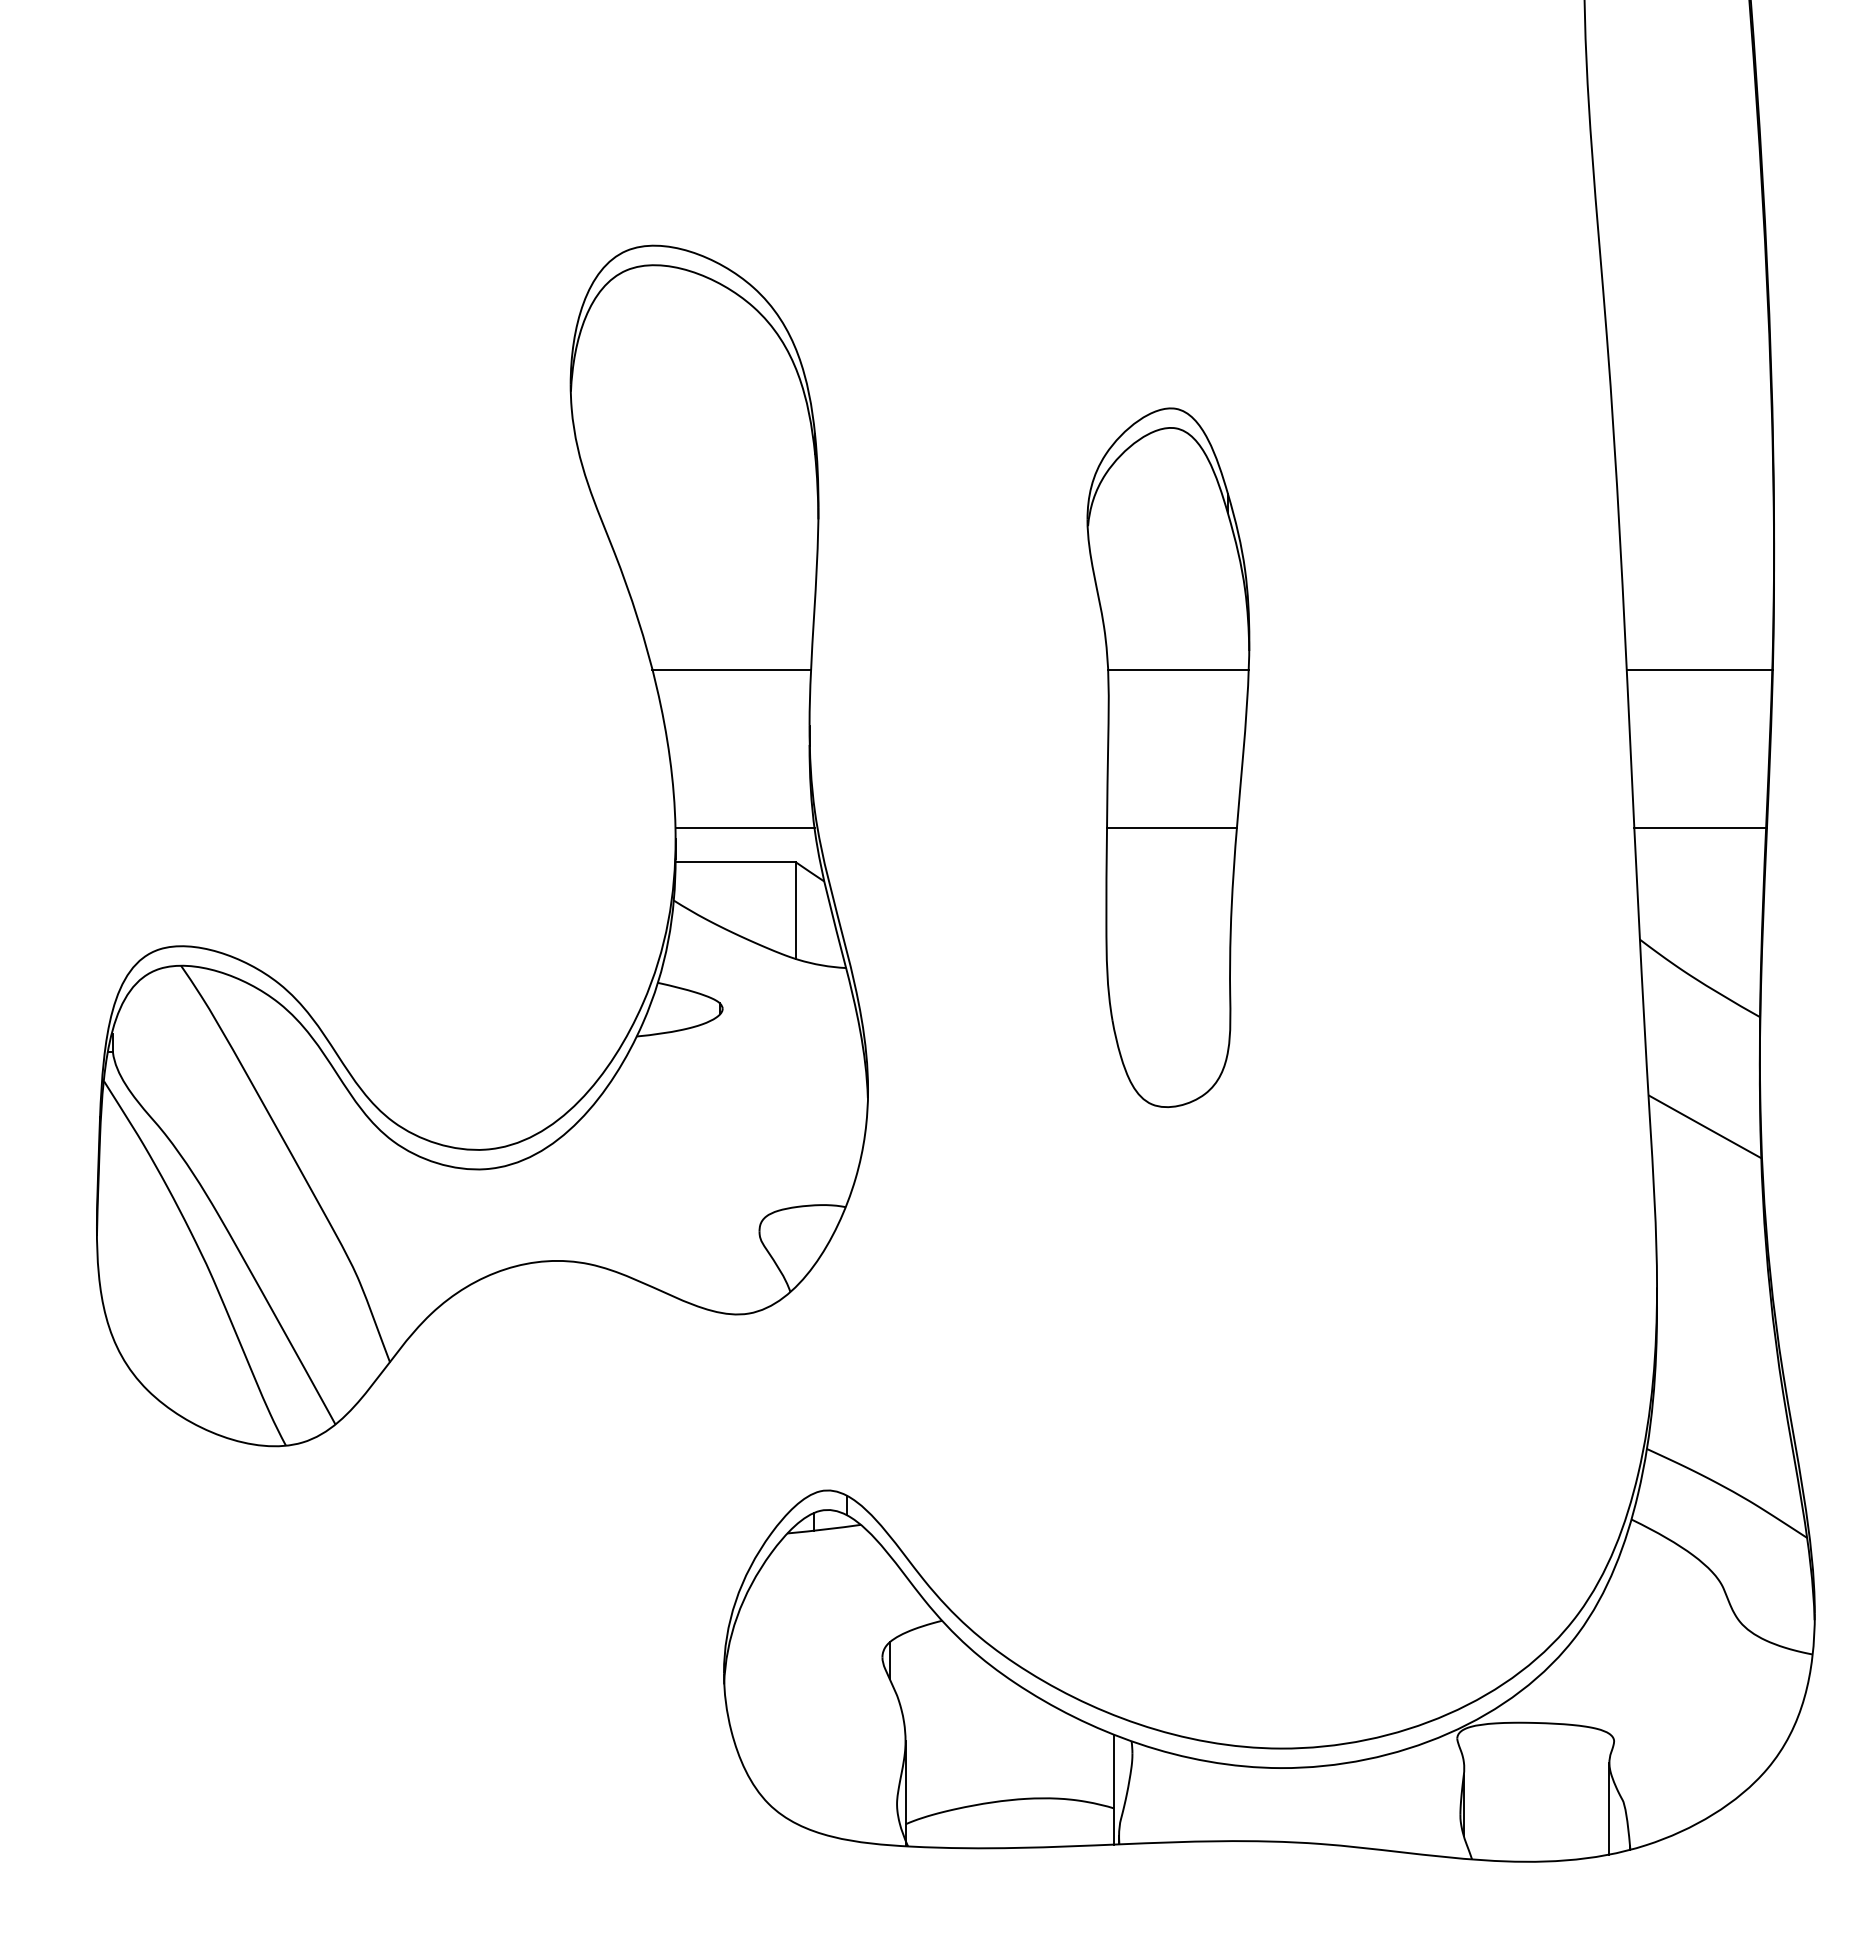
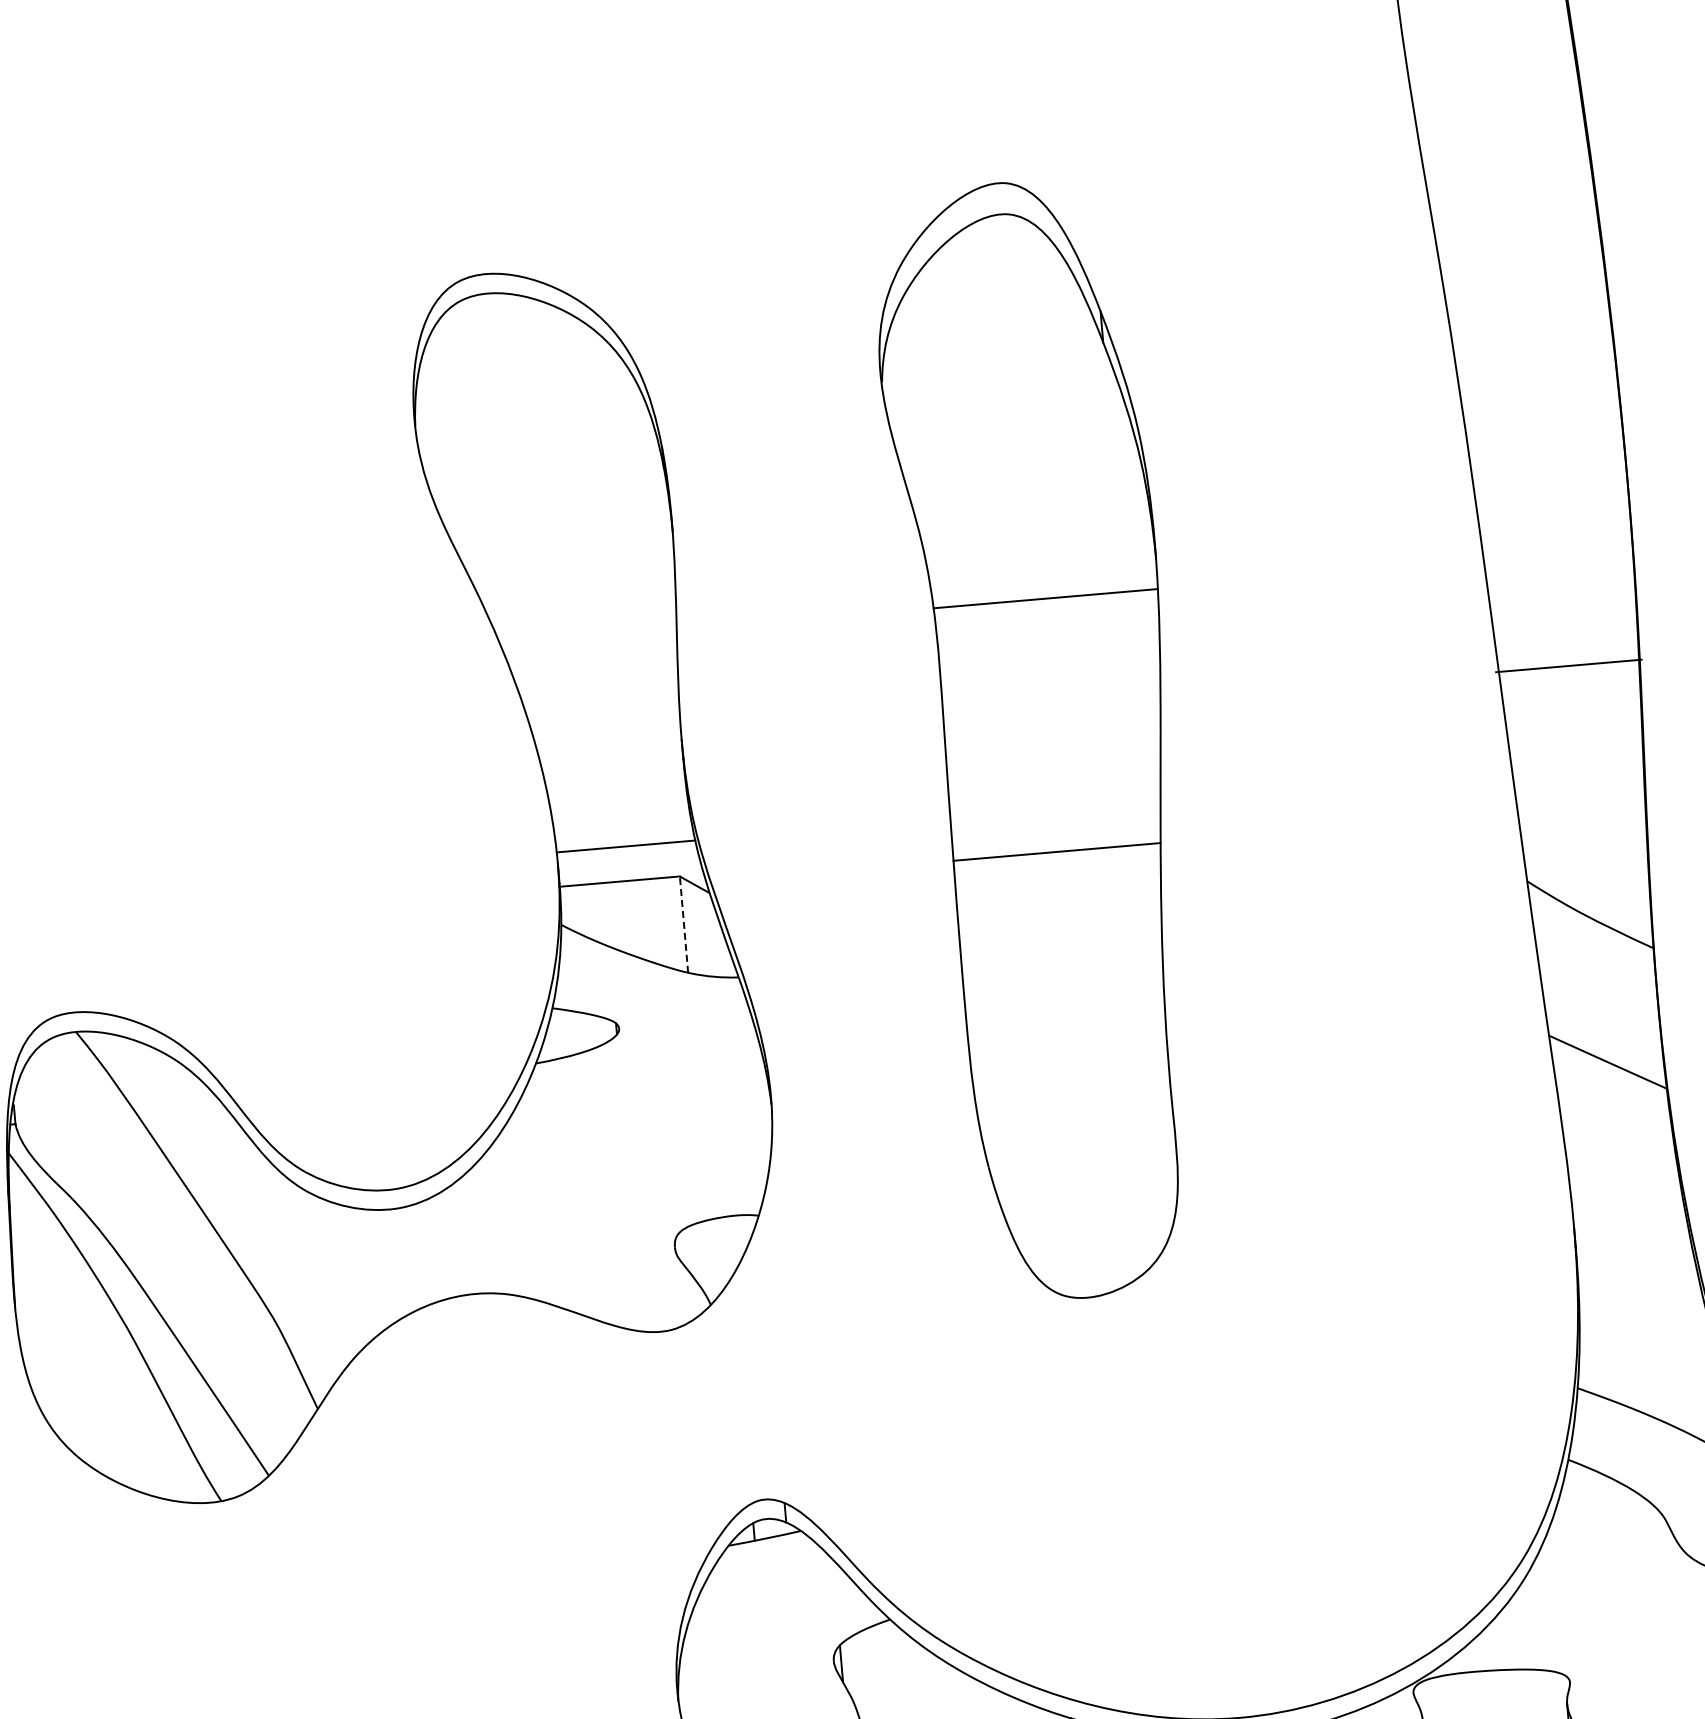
line: (731, 669) -> (599, 689), removed
line: (1699, 669) -> (1568, 665), moved
part: (1168, 757) -> (1041, 740), size x1.6
line: (1700, 827) -> (1577, 764), removed
line: (796, 910) -> (684, 924), solid -> dashed

